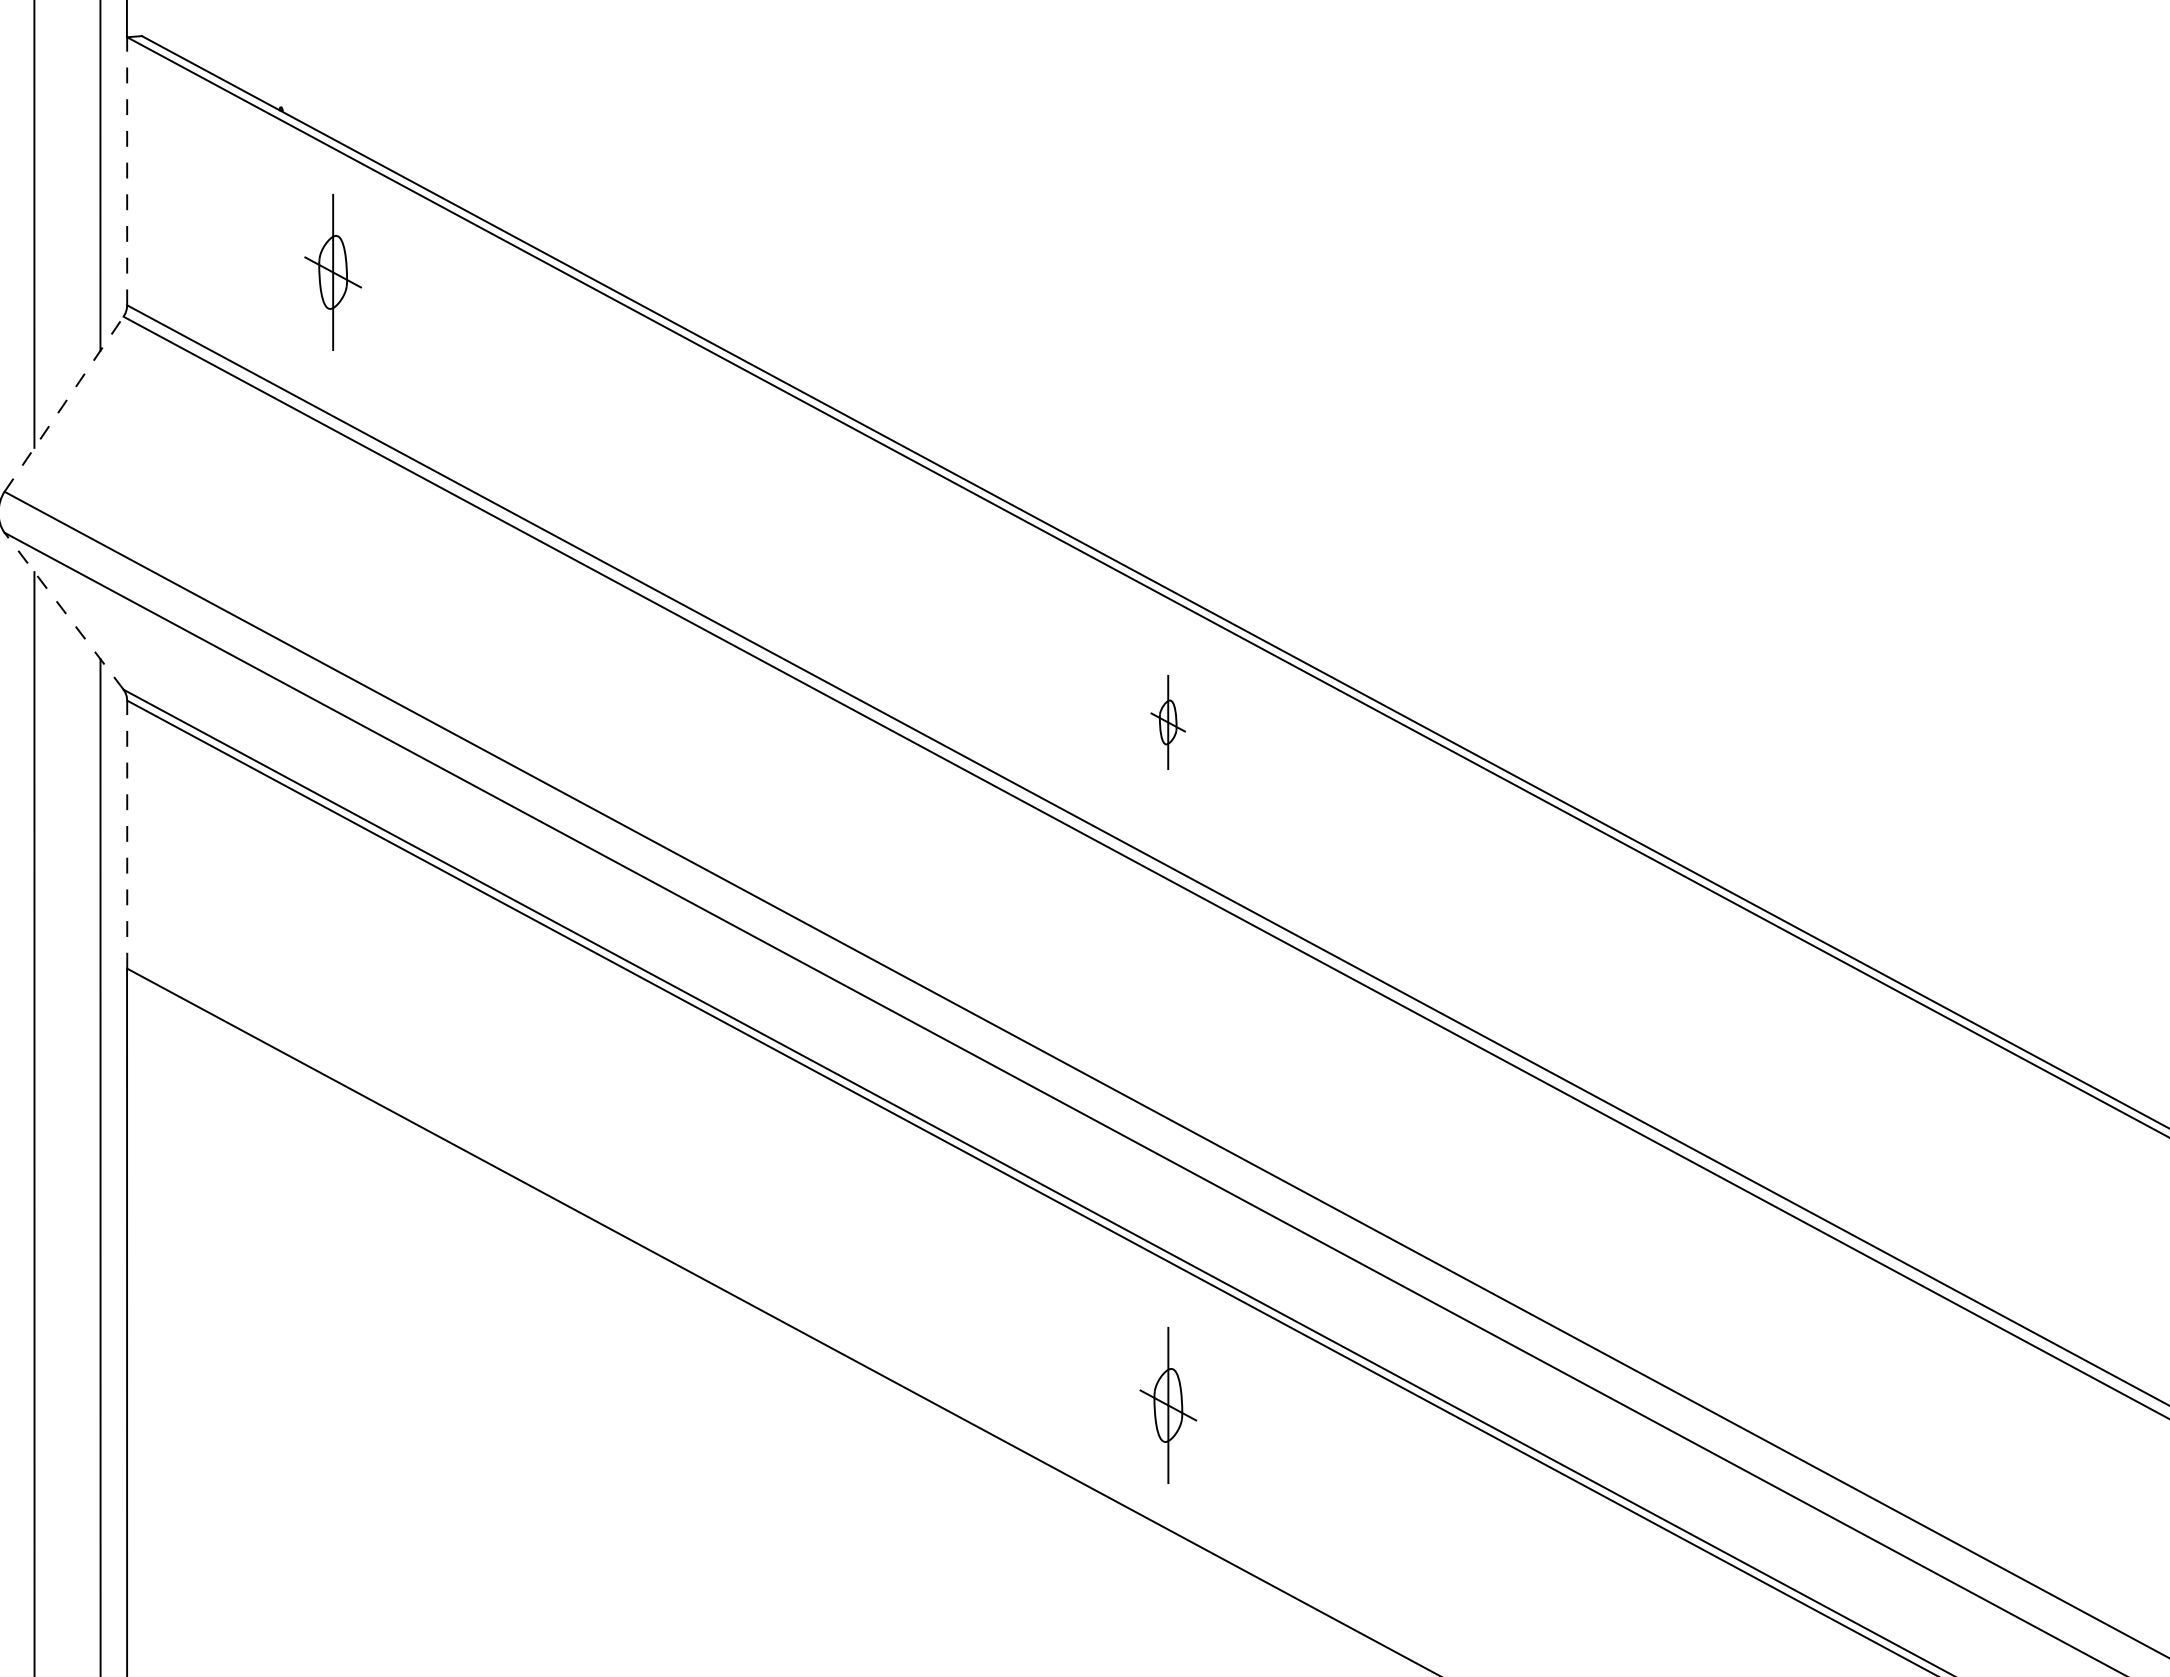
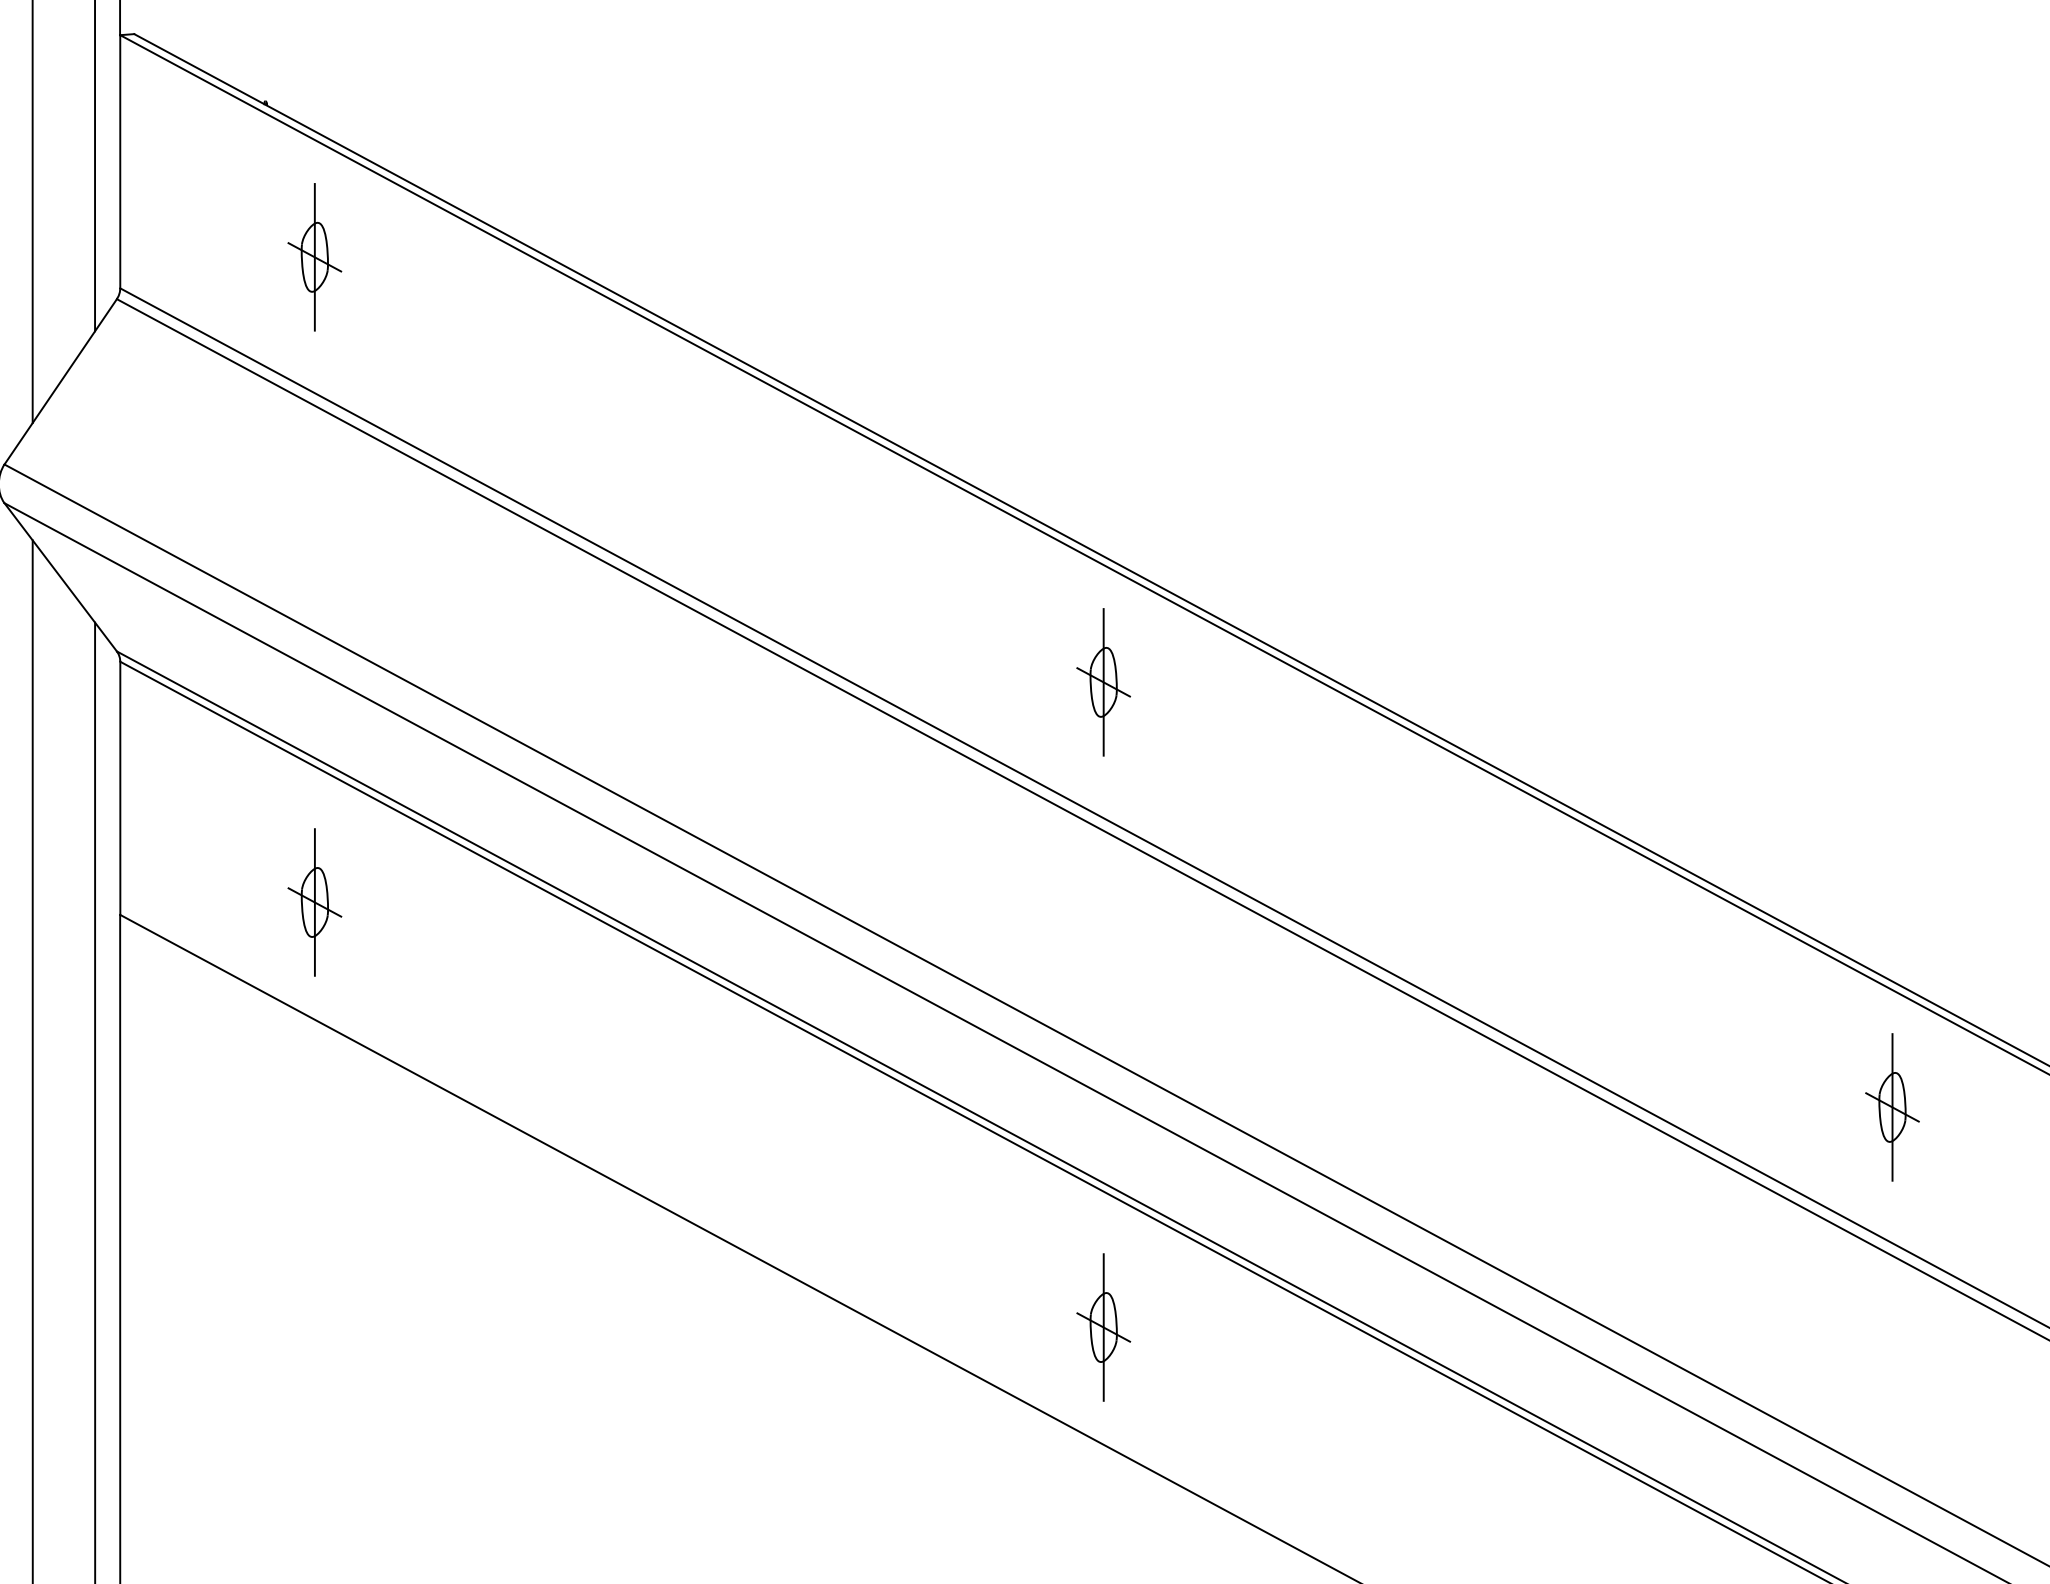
line: (127, 170) -> (120, 161), dashed -> solid
line: (63, 403) -> (60, 381), dashed -> solid
line: (63, 610) -> (60, 576), dashed -> solid
part: (1168, 722) -> (1103, 682), size x1.67
line: (127, 834) -> (120, 788), dashed -> solid
part: (332, 955) -> (314, 902), added
part: (2003, 1172) -> (1892, 1107), added

